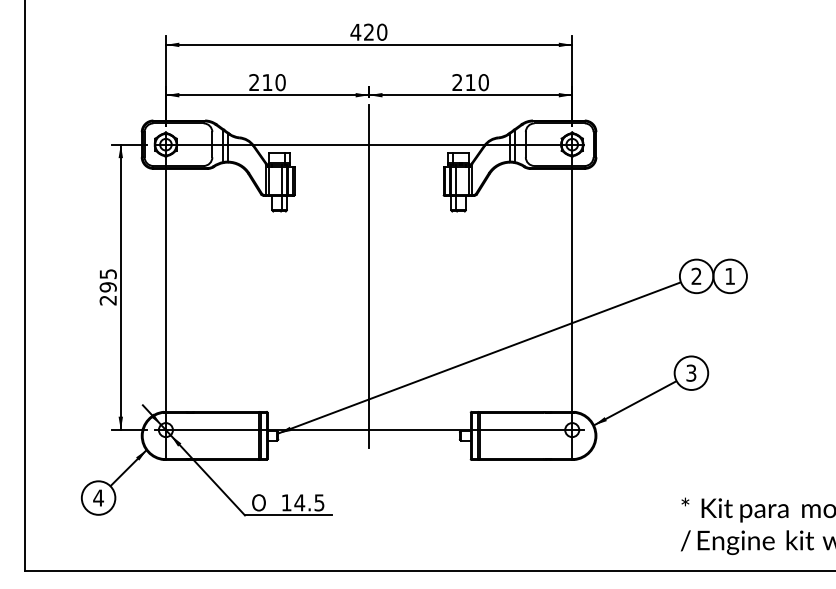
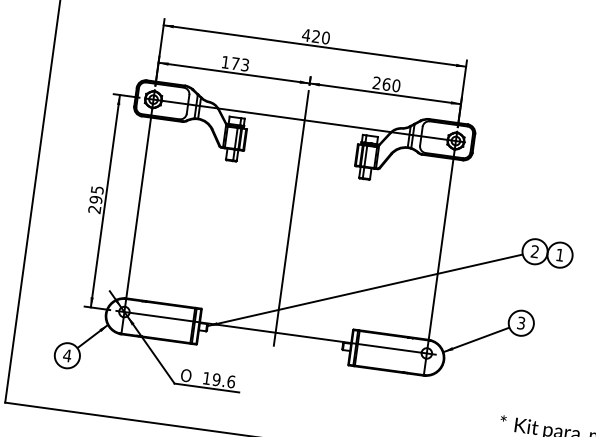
text: (267, 82) -> (235, 63), 210 -> 173
text: (470, 82) -> (386, 84), 210 -> 260
text: (309, 502) -> (223, 380), 14.5 -> 19.6

